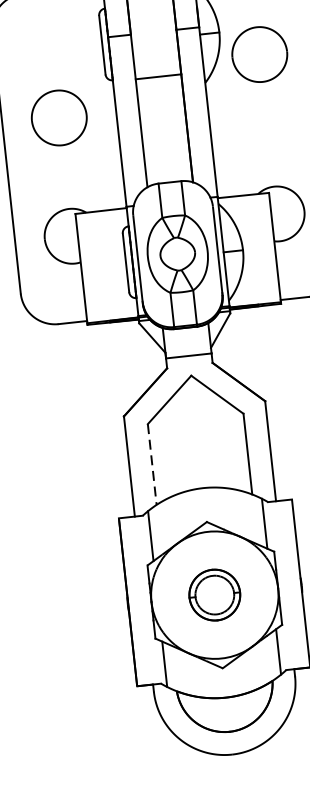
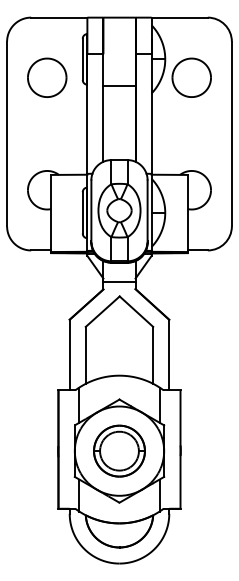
part: (59, 117) -> (47, 77), moved
line: (151, 464) -> (85, 355), dashed -> solid
part: (214, 594) -> (119, 450), size x1.43

